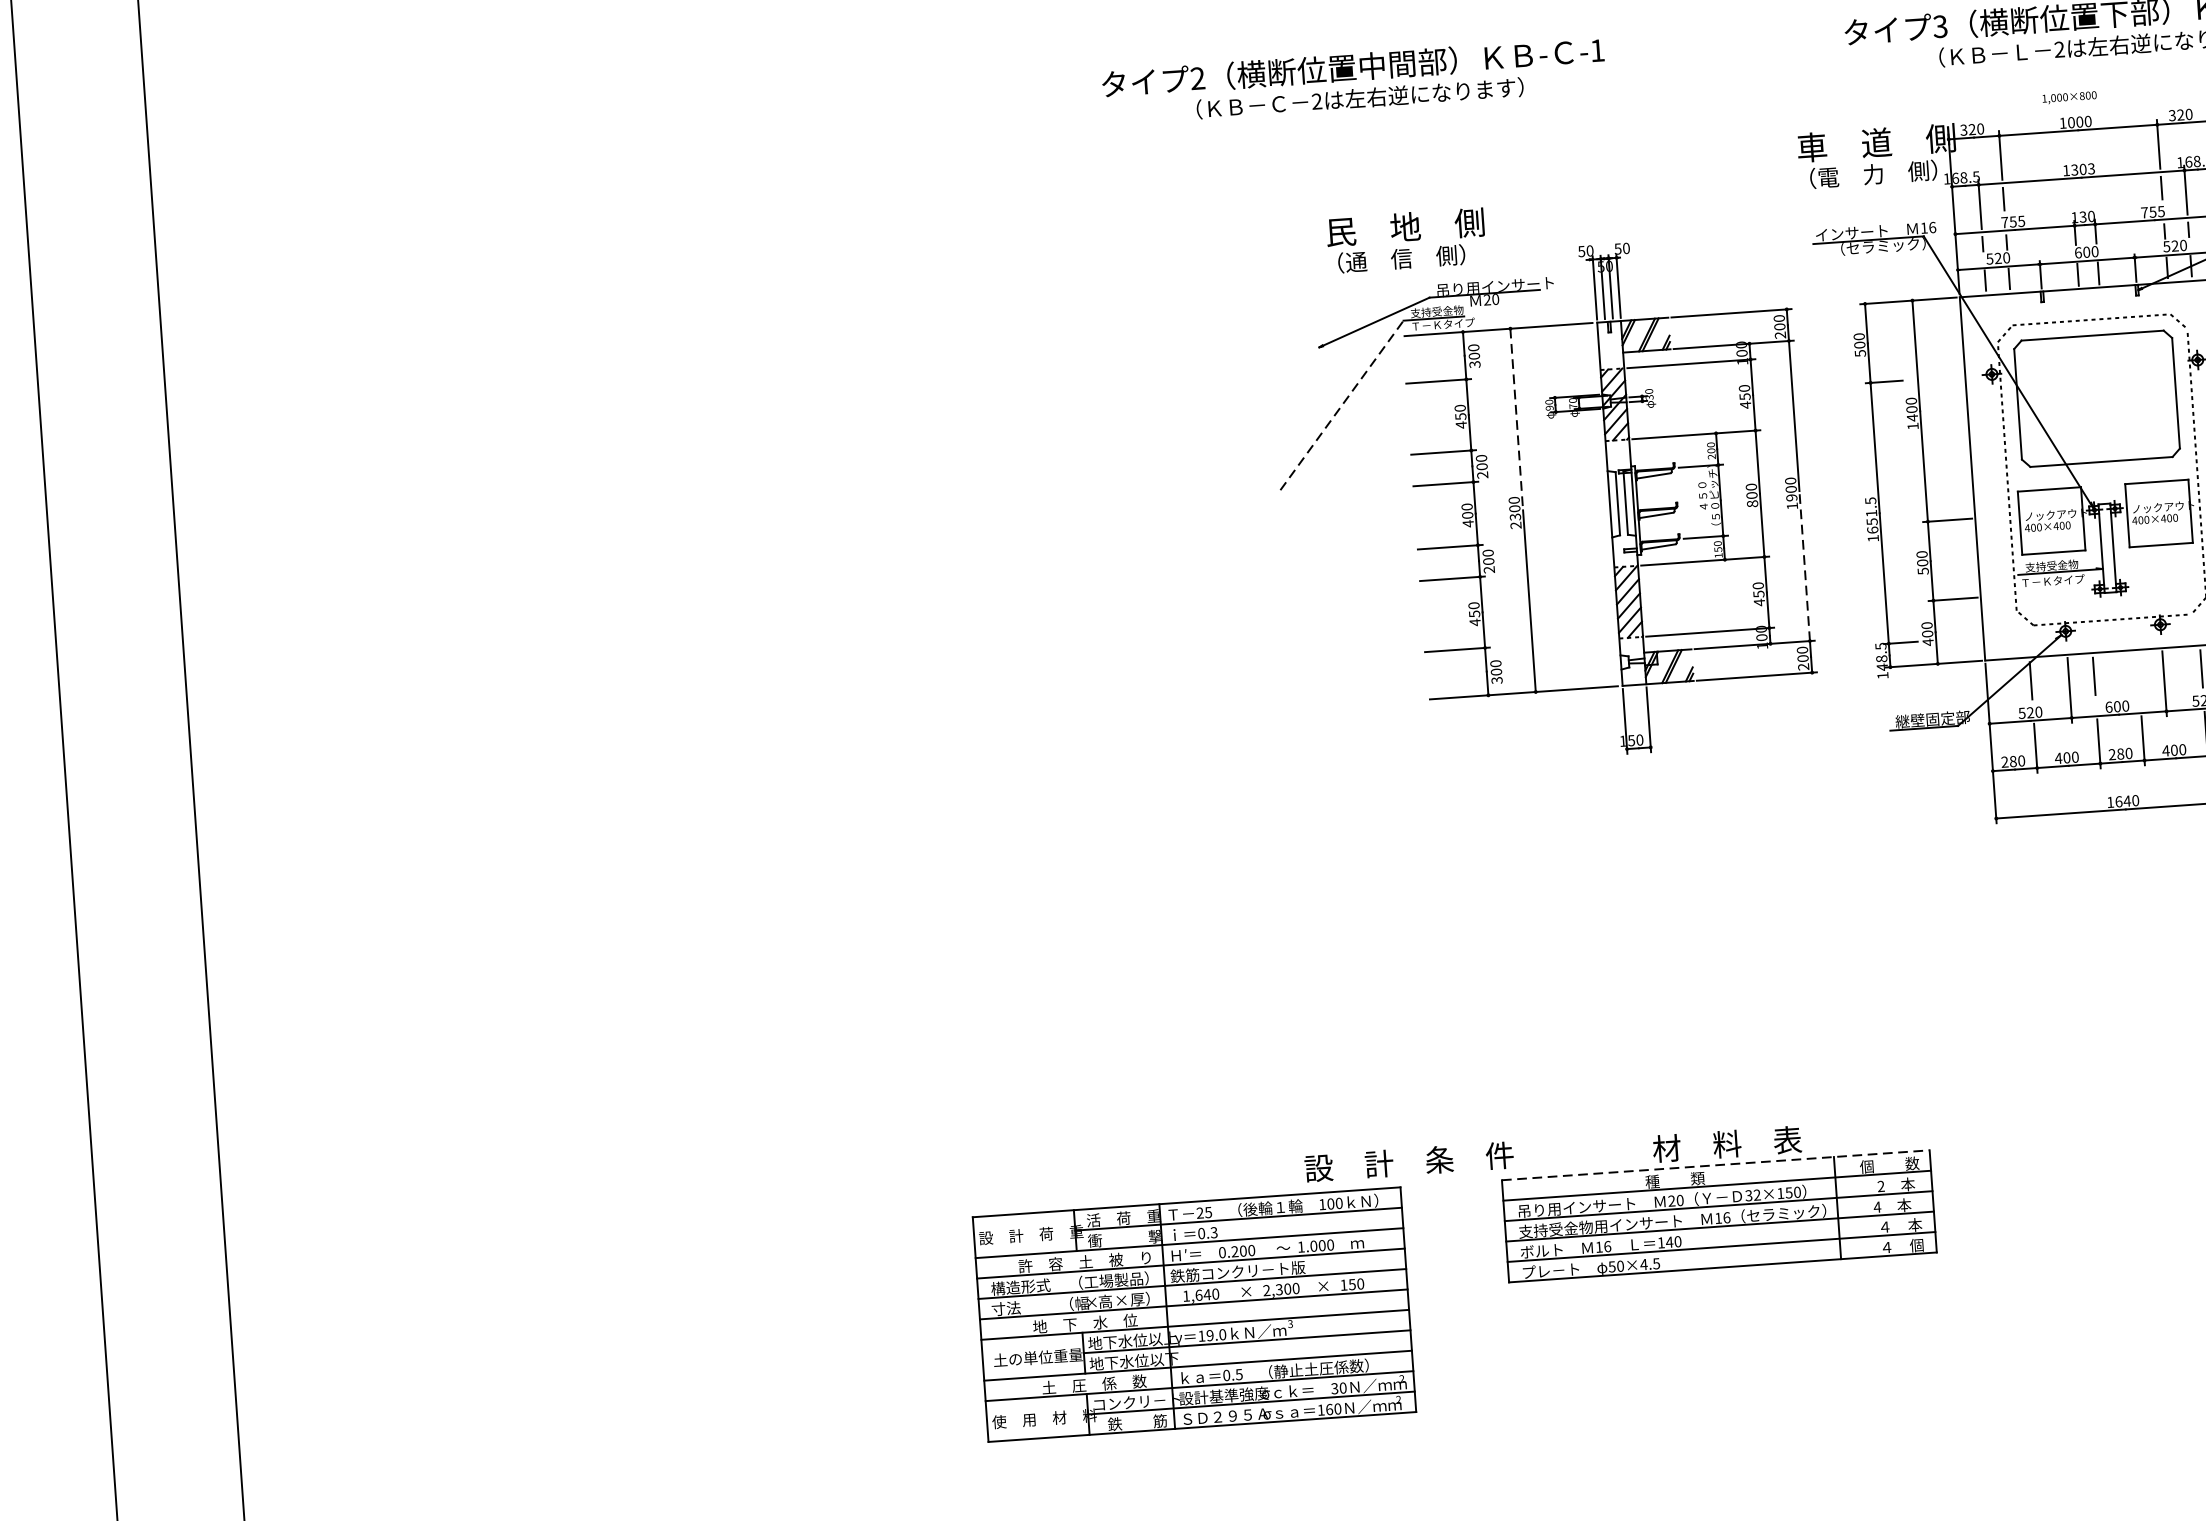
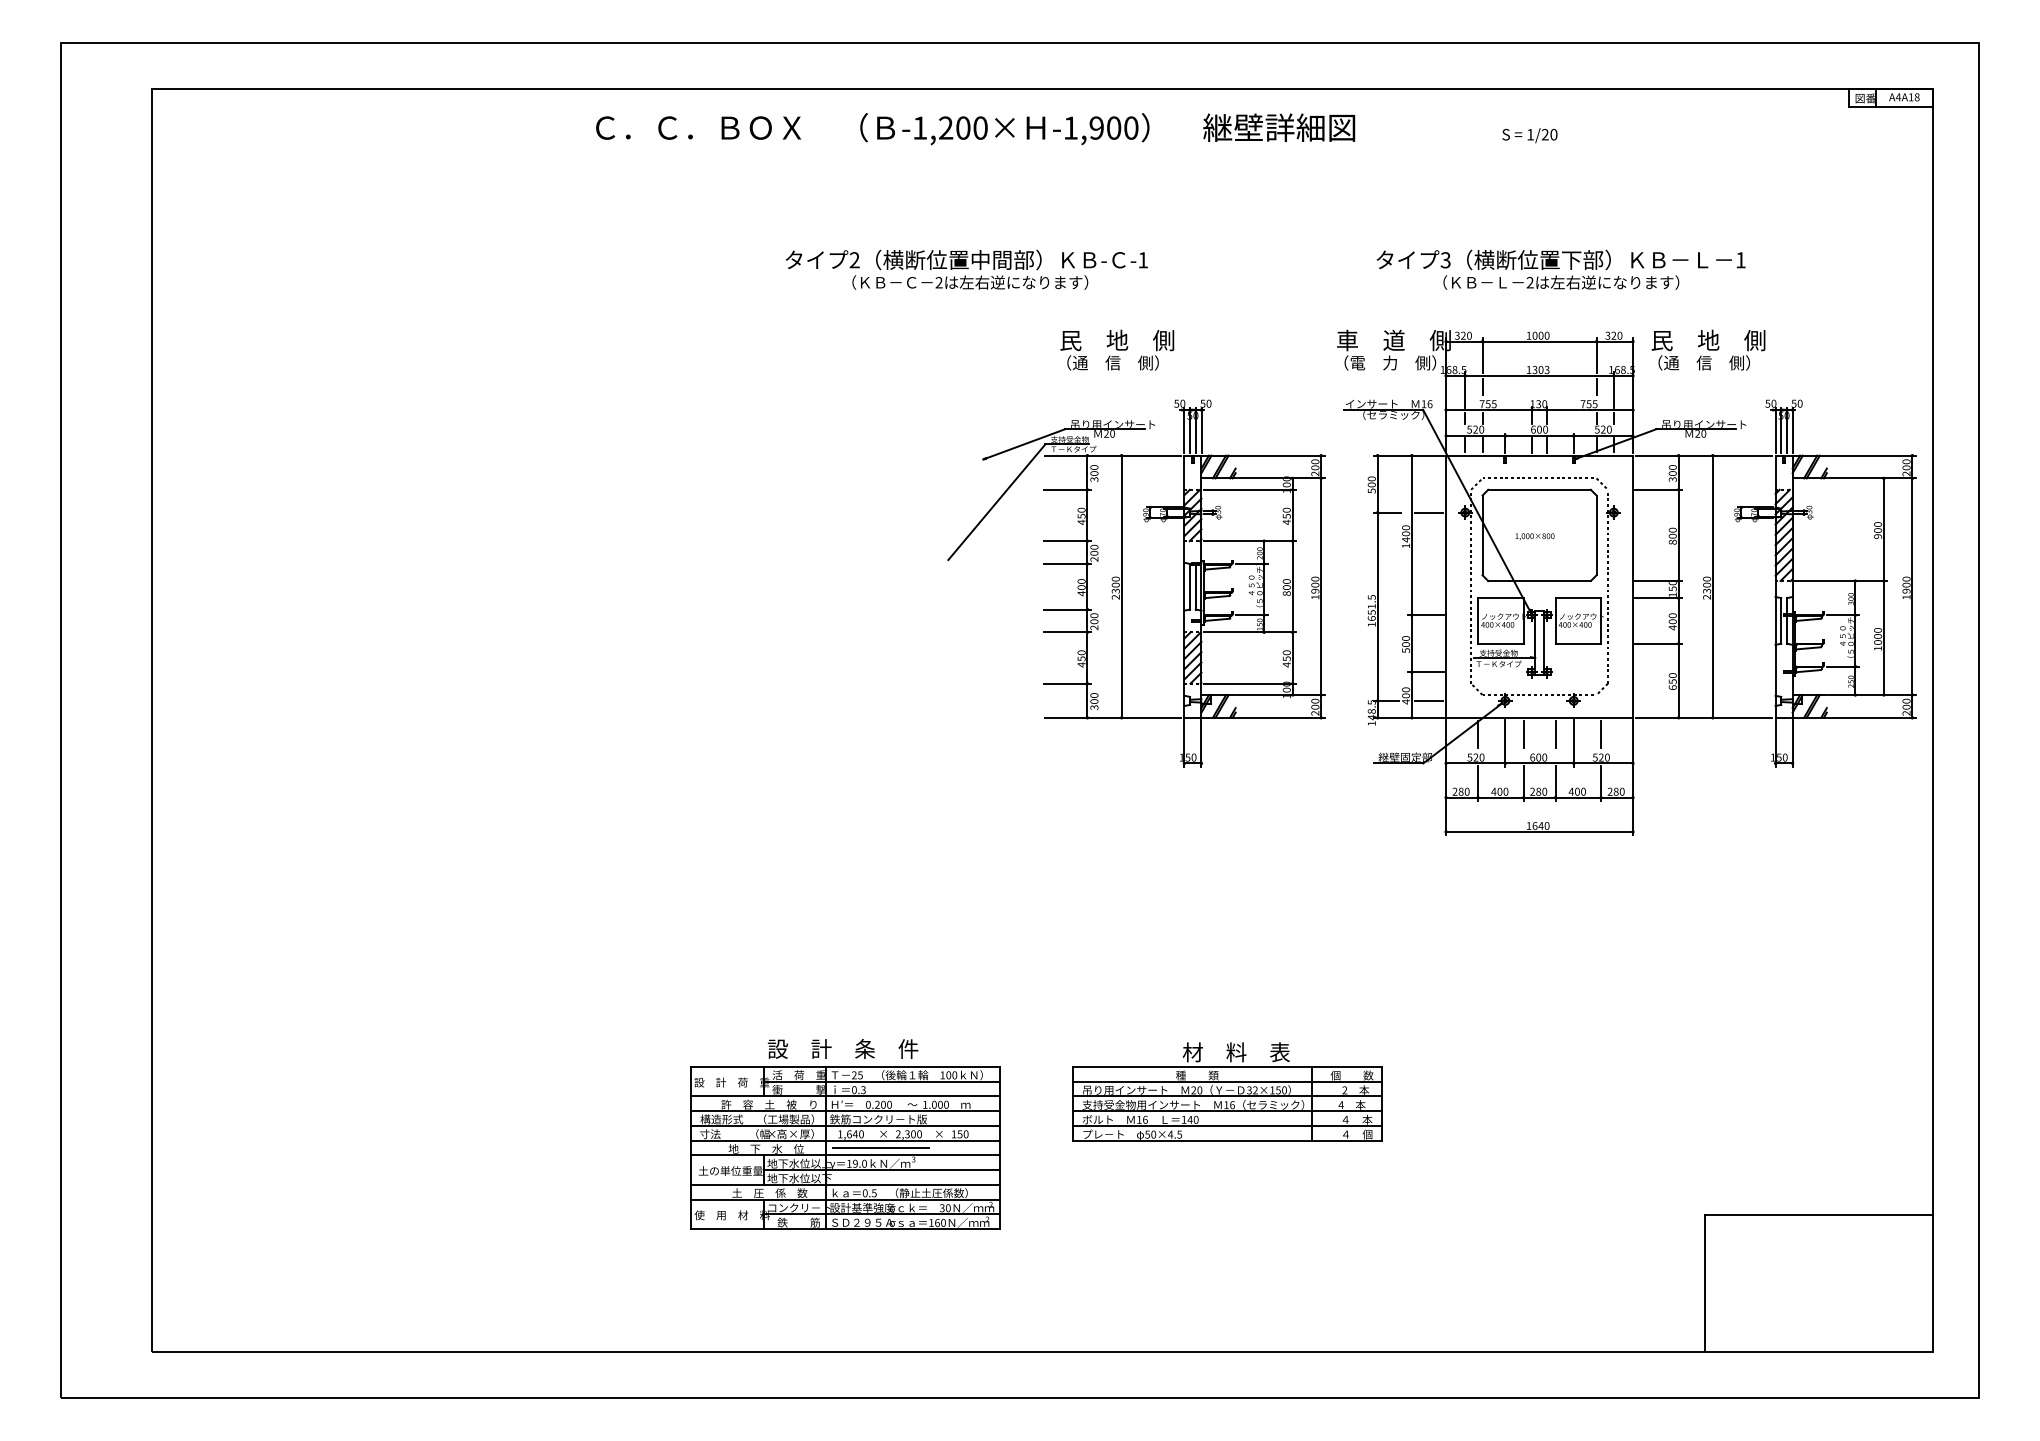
text: (1353, 80) -> (966, 269), moved
text: (2068, 97) -> (1534, 536), moved
text: (1406, 239) -> (1117, 349), moved
line: (1940, 377) -> (1428, 512), added
line: (1342, 404) -> (997, 501), dashed -> solid
line: (1516, 420) -> (1121, 521), dashed -> solid
line: (1805, 565) -> (1321, 640), dashed -> solid
line: (1959, 638) -> (1428, 700), added
line: (2138, 673) -> (1555, 734), added
text: (1408, 1161) -> (842, 1048), moved
line: (1716, 1164) -> (1227, 1066), dashed -> solid
line: (1244, 1310) -> (881, 1147), added

